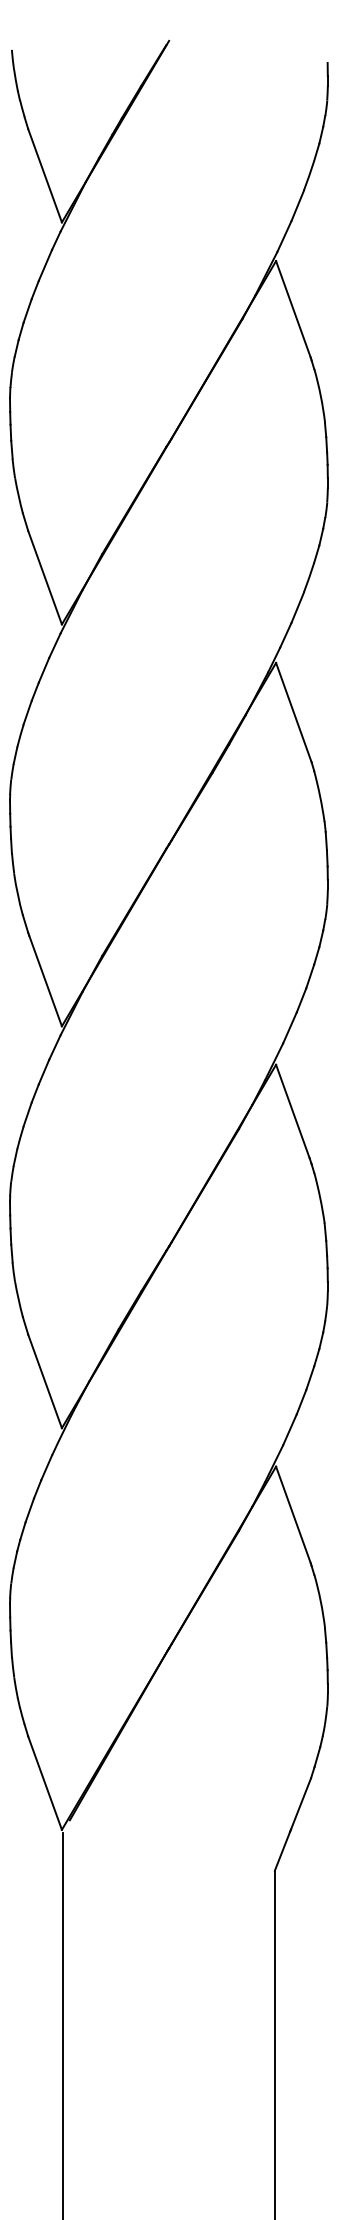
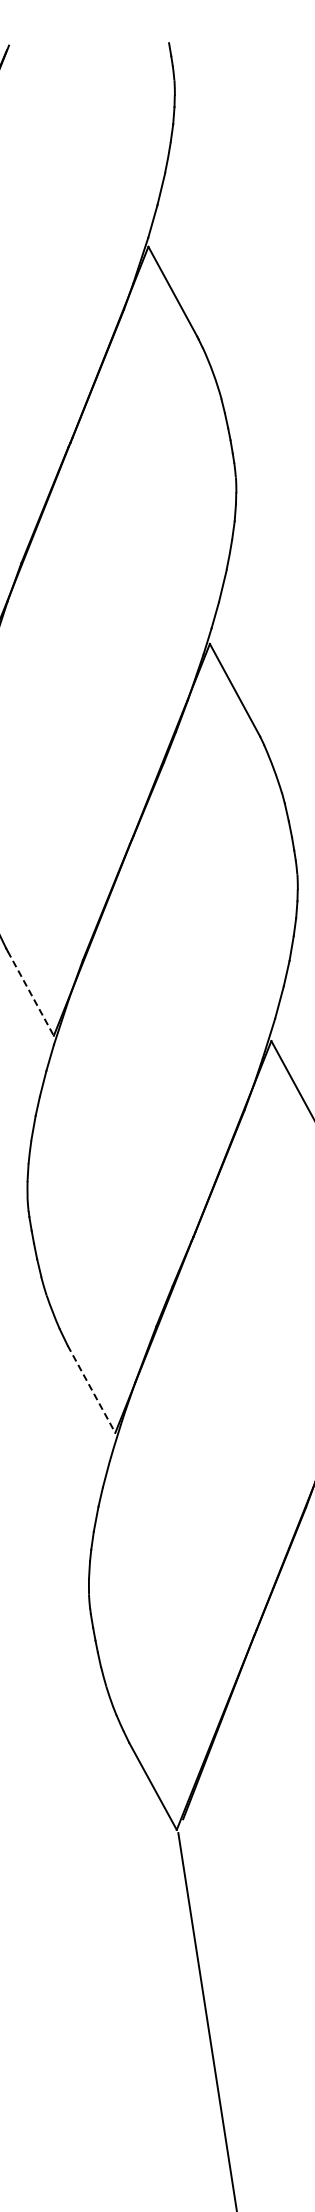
line: (45, 981) -> (30, 994), solid -> dashed
line: (45, 1381) -> (91, 1389), solid -> dashed

